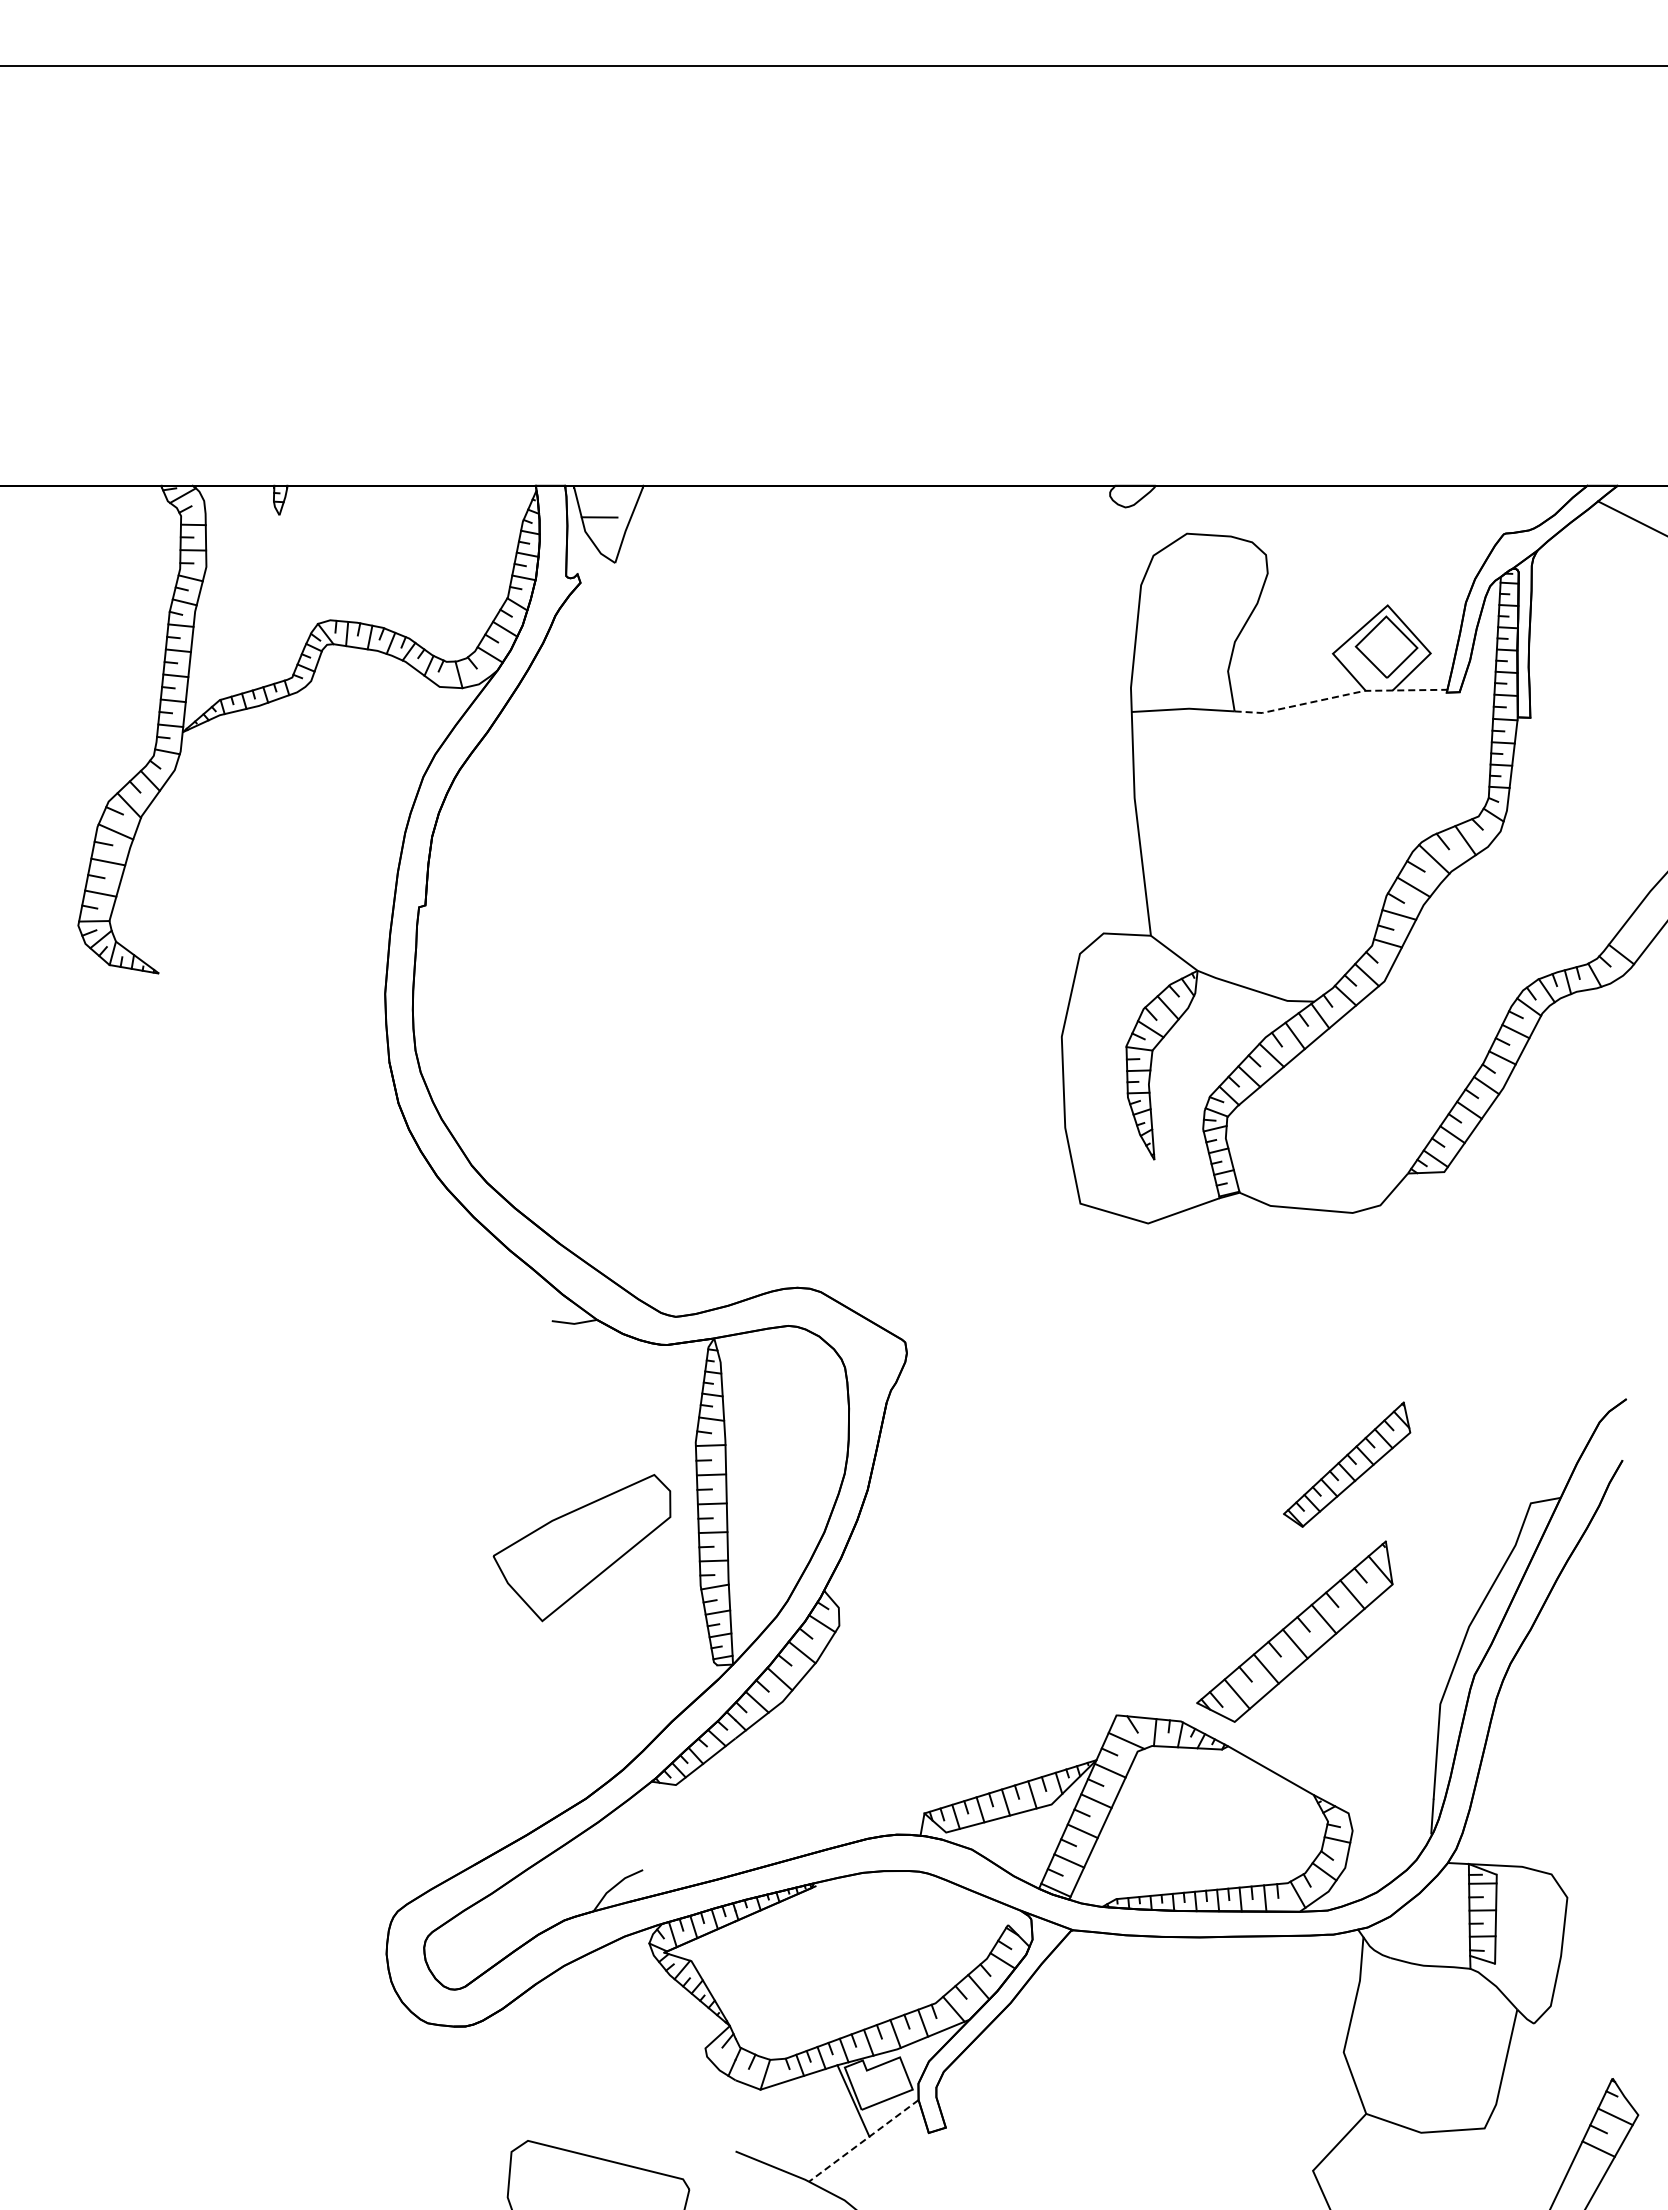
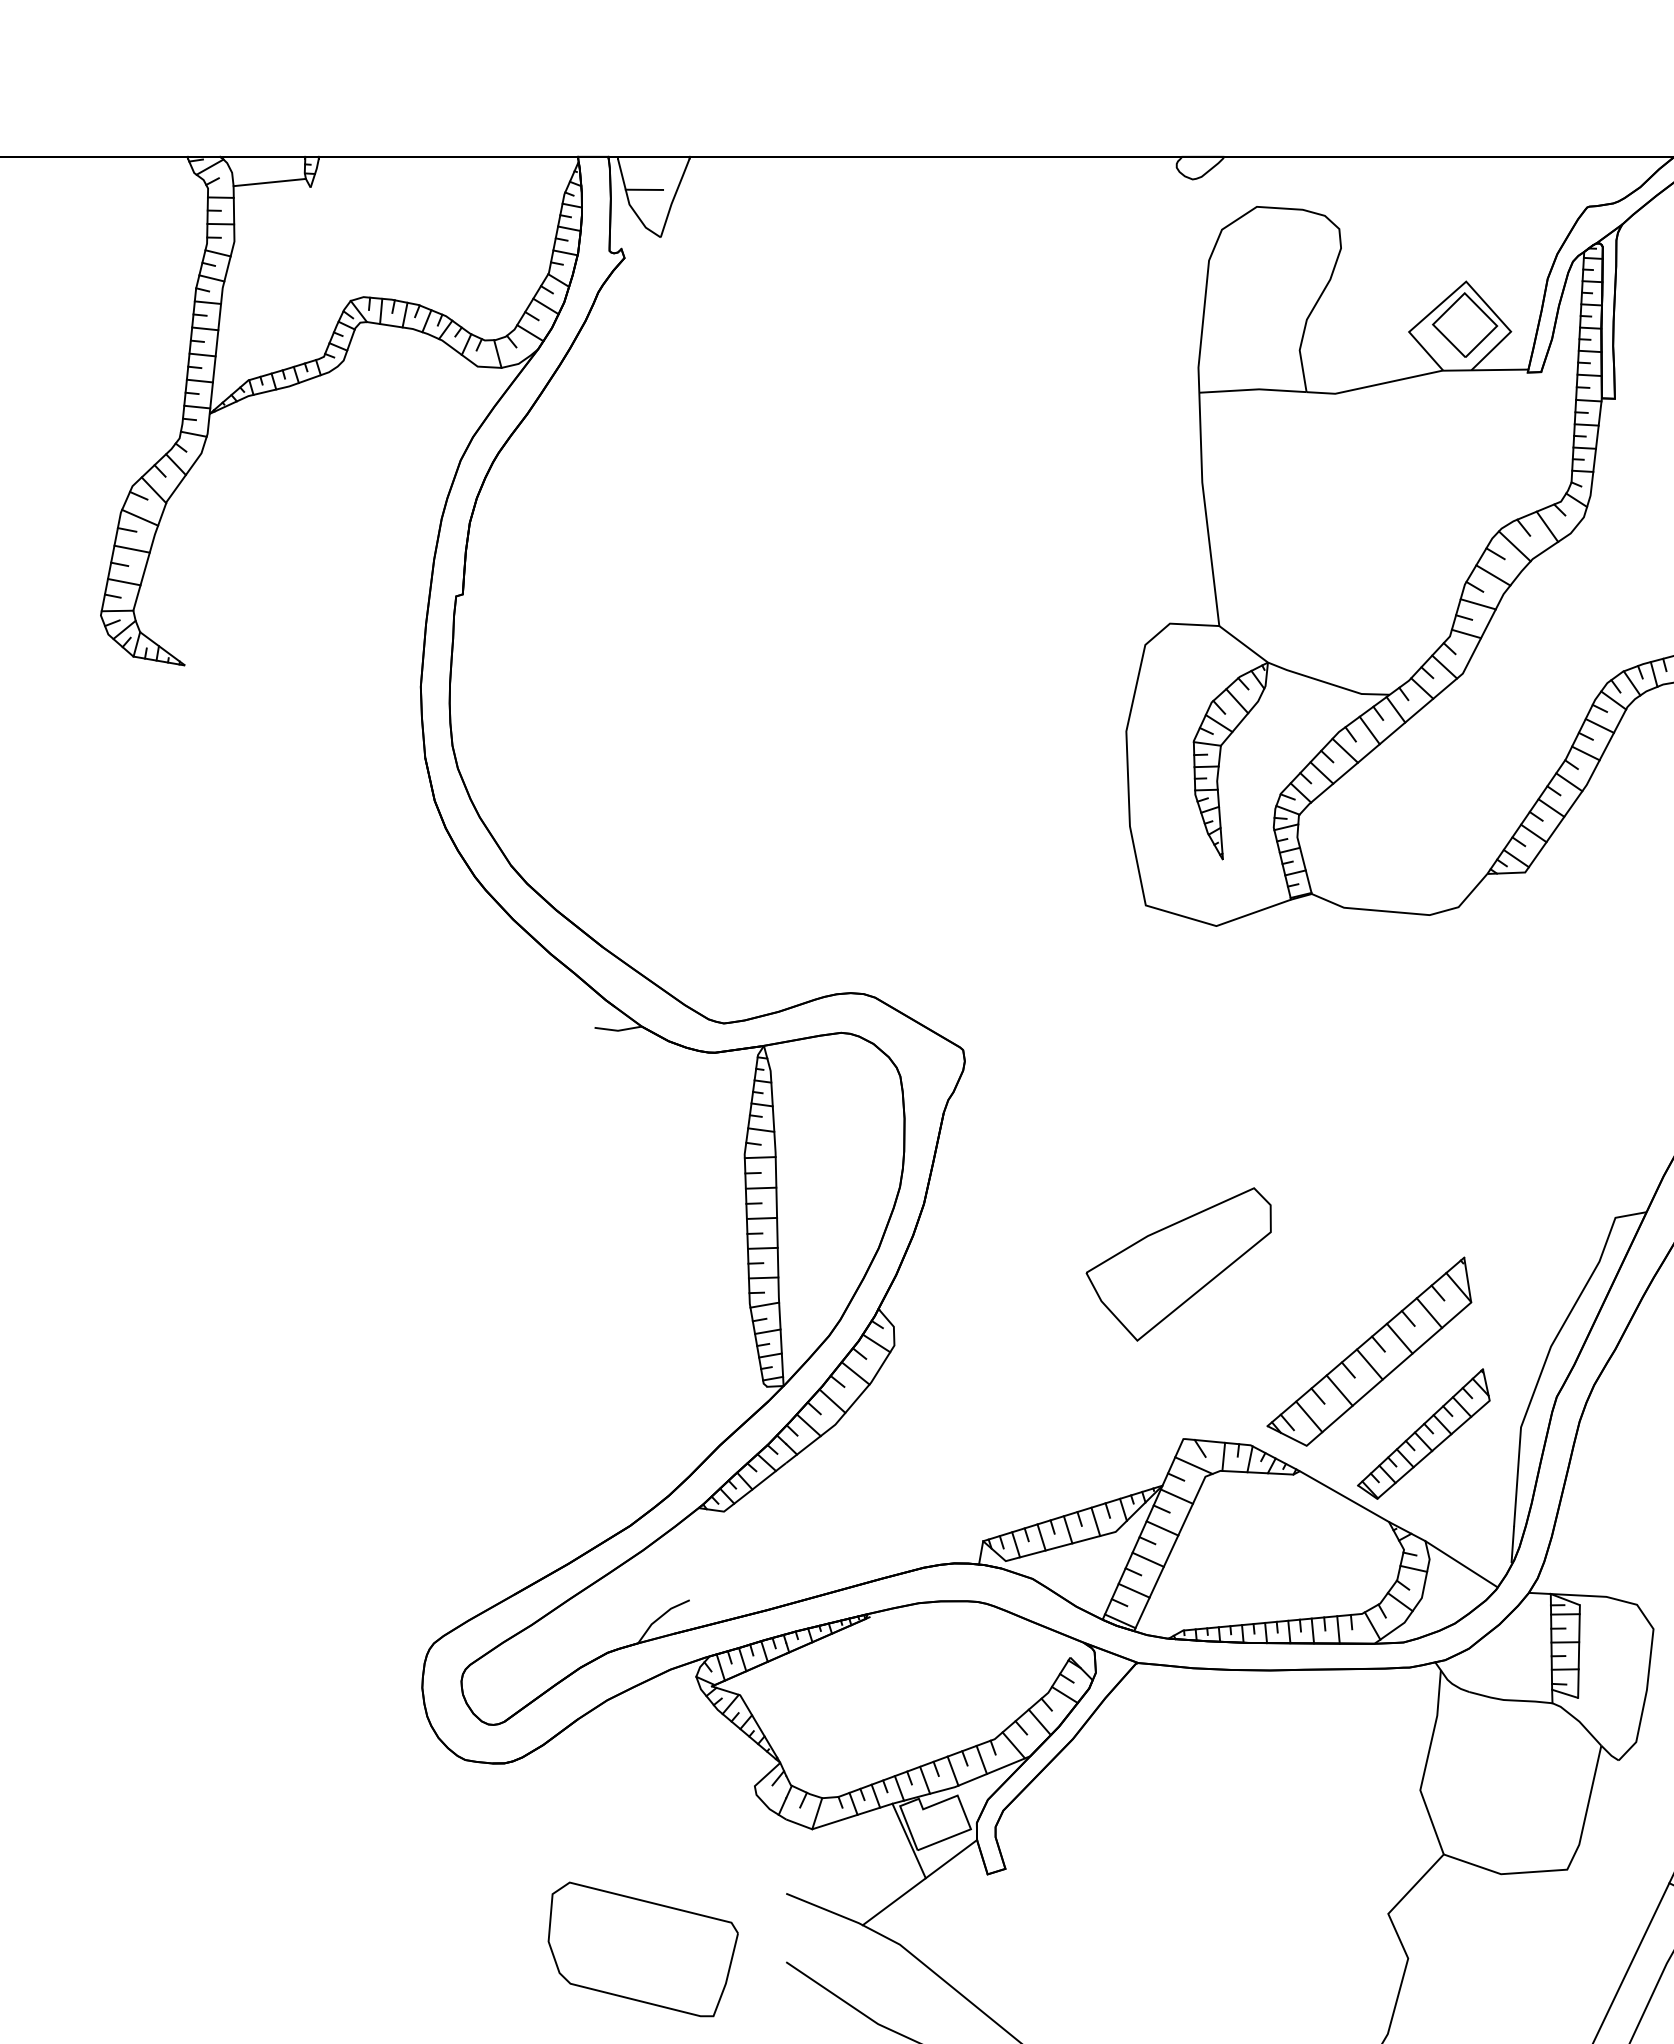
line: (239, 509) -> (268, 181), added
line: (1340, 696) -> (1416, 376), dashed -> solid
part: (1347, 1464) -> (1424, 1433), moved
part: (581, 1548) -> (1178, 1264), moved
line: (1383, 1835) -> (1461, 1564), added
line: (863, 2141) -> (919, 1883), dashed -> solid

